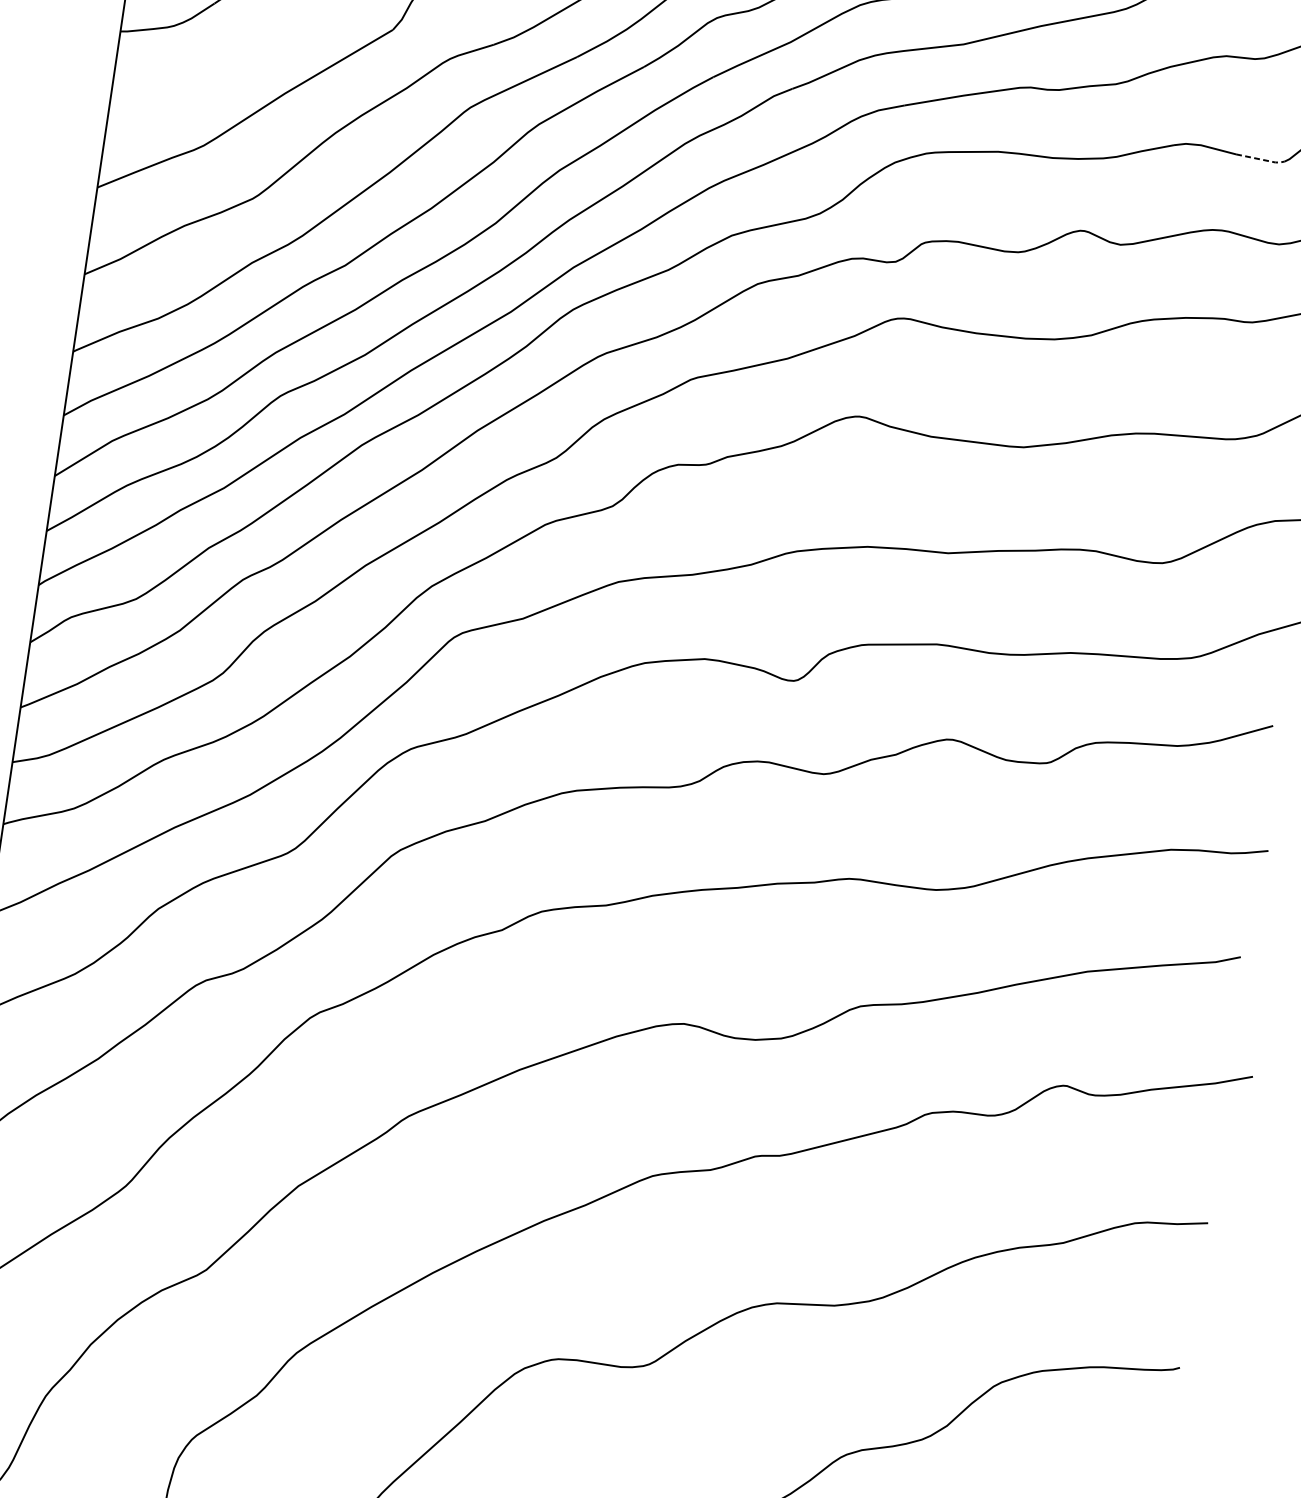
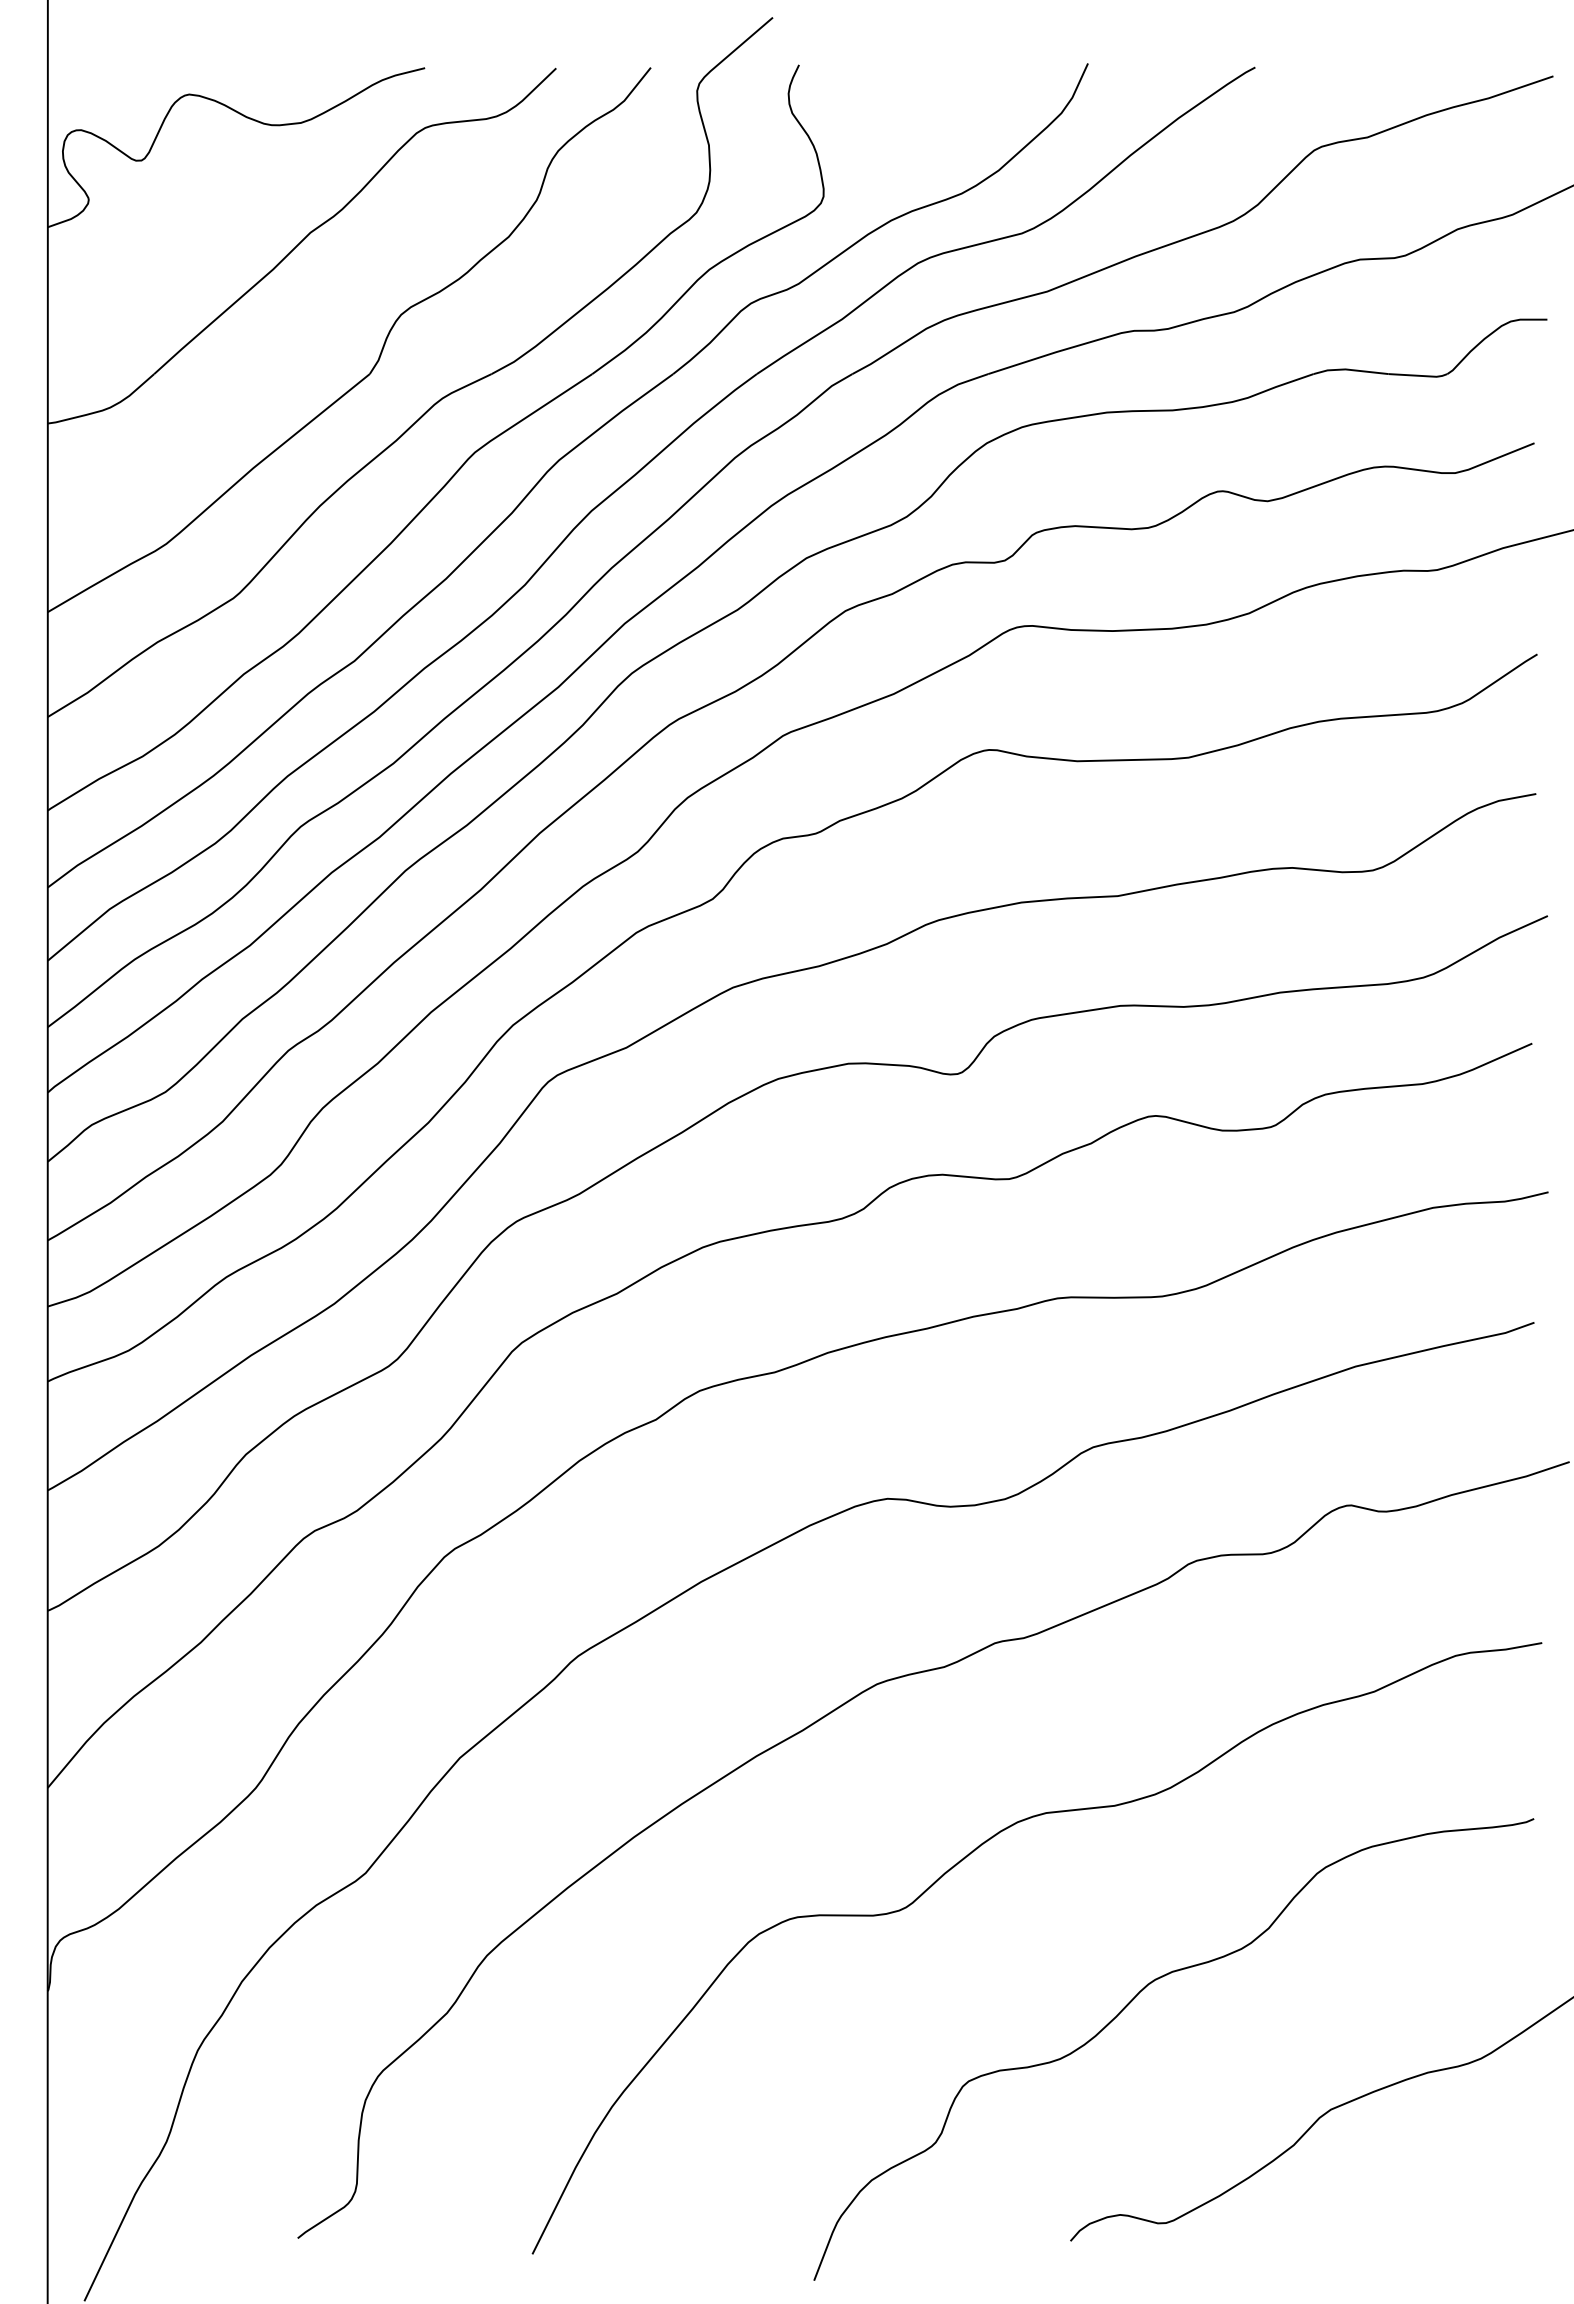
line: (1261, 159) -> (1419, 375), dashed -> solid

